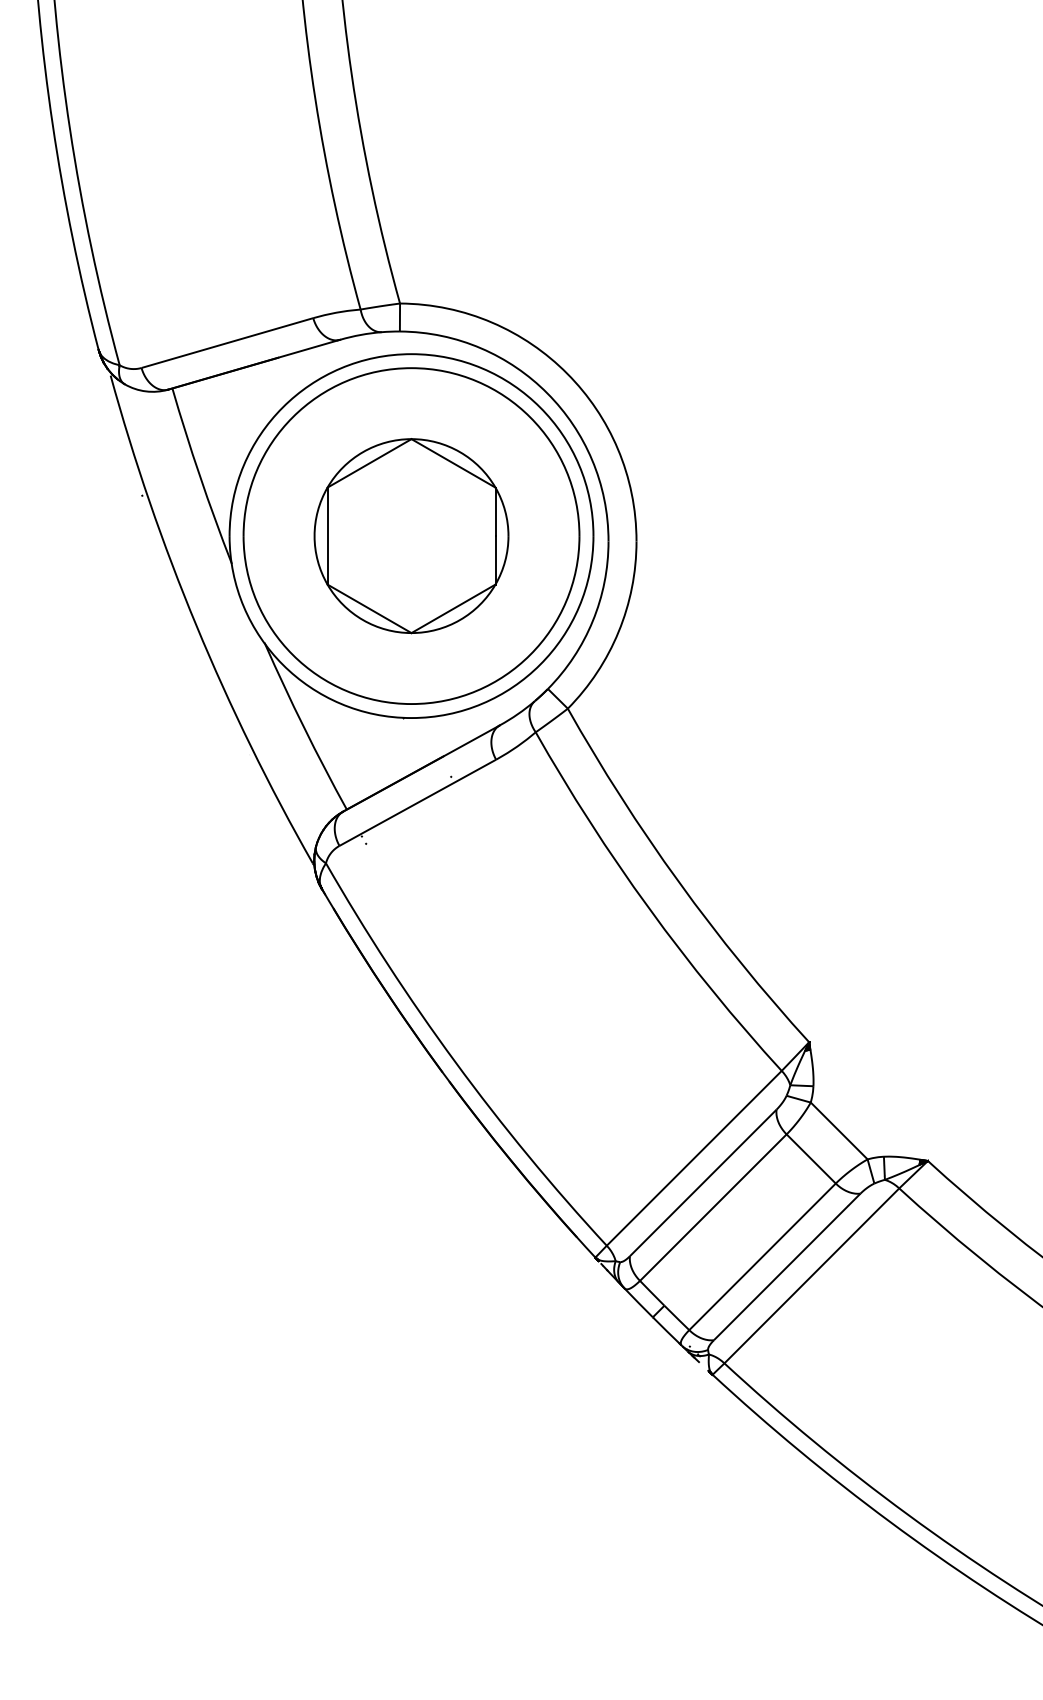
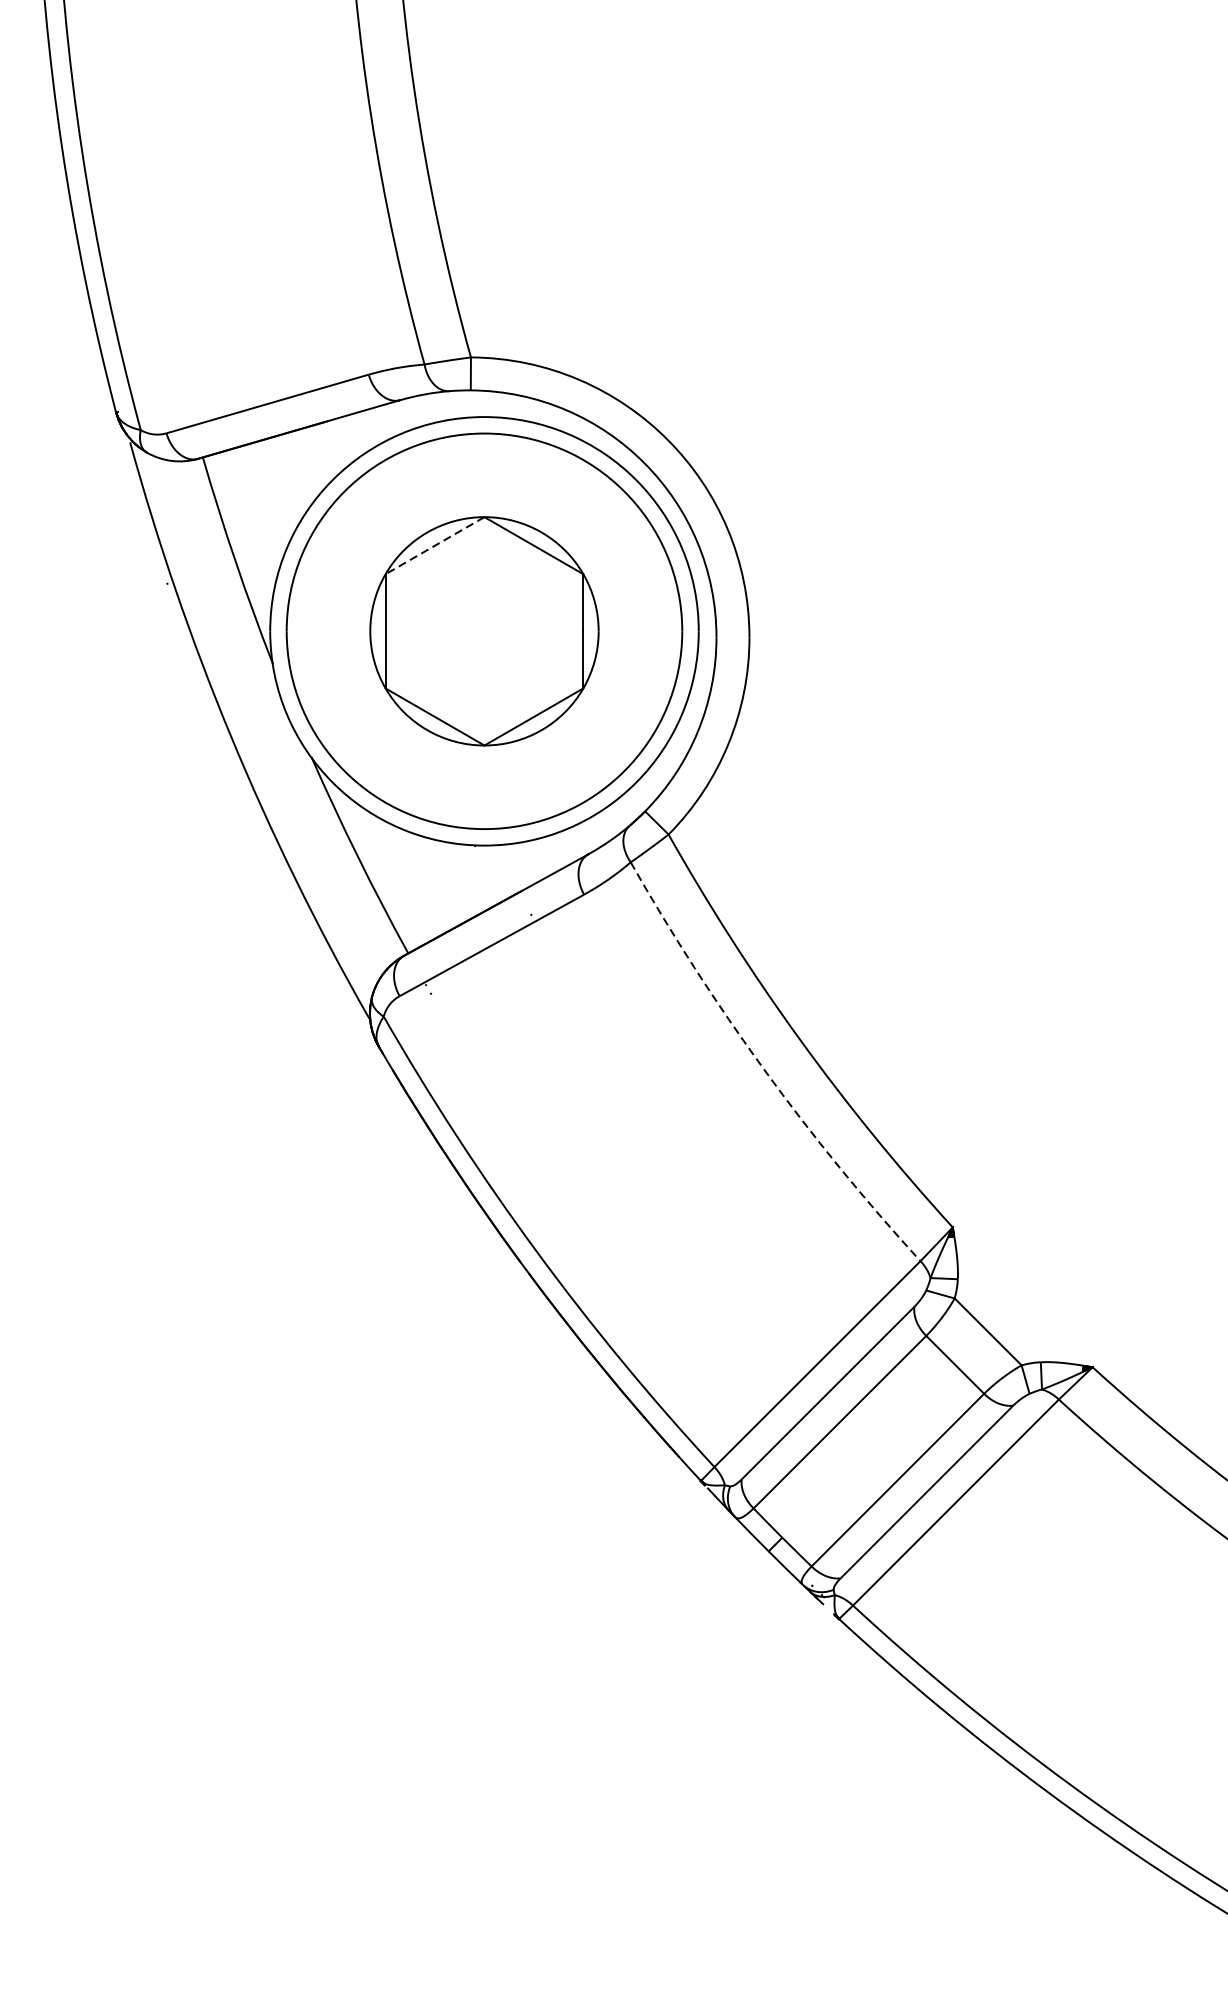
line: (369, 463) -> (434, 545), solid -> dashed
arc: (649, 908) -> (764, 1069), solid -> dashed

